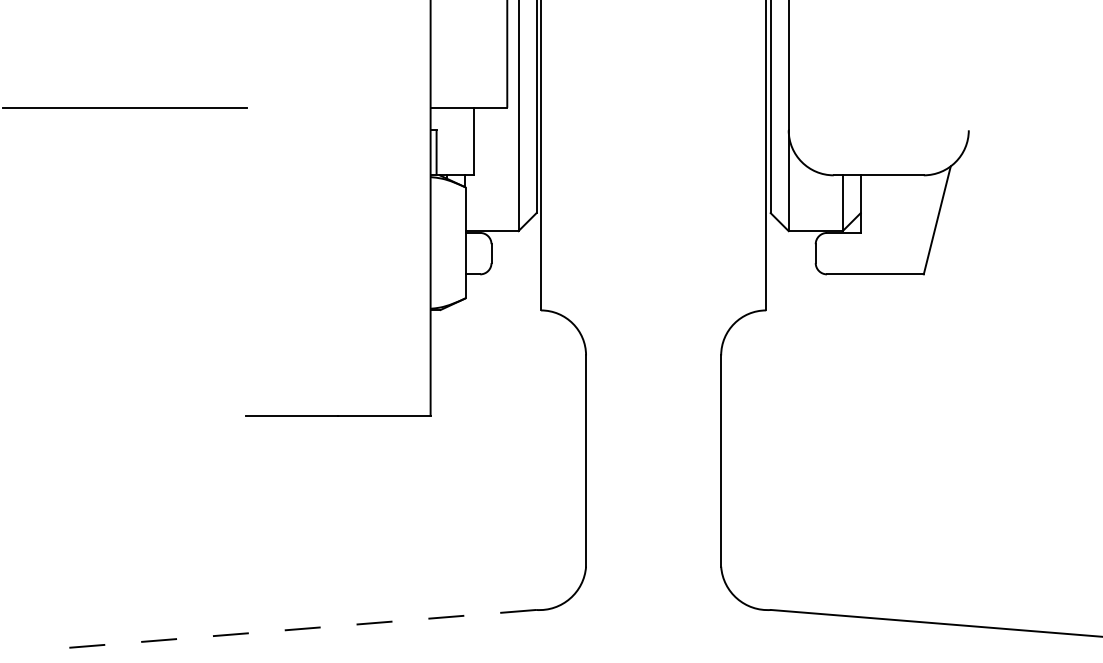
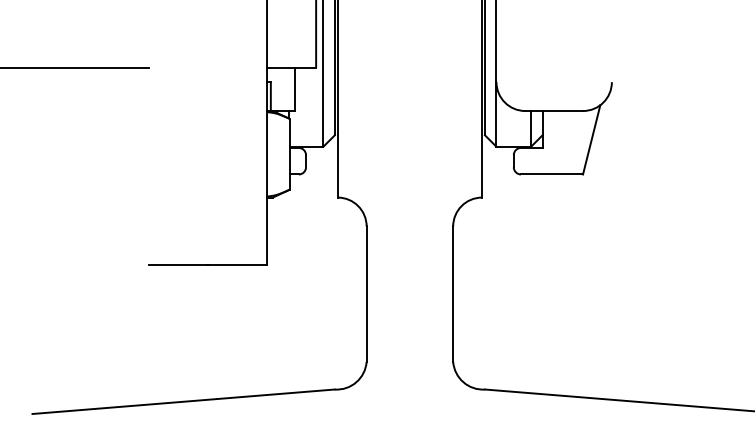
line: (300, 628) -> (183, 401), dashed -> solid

